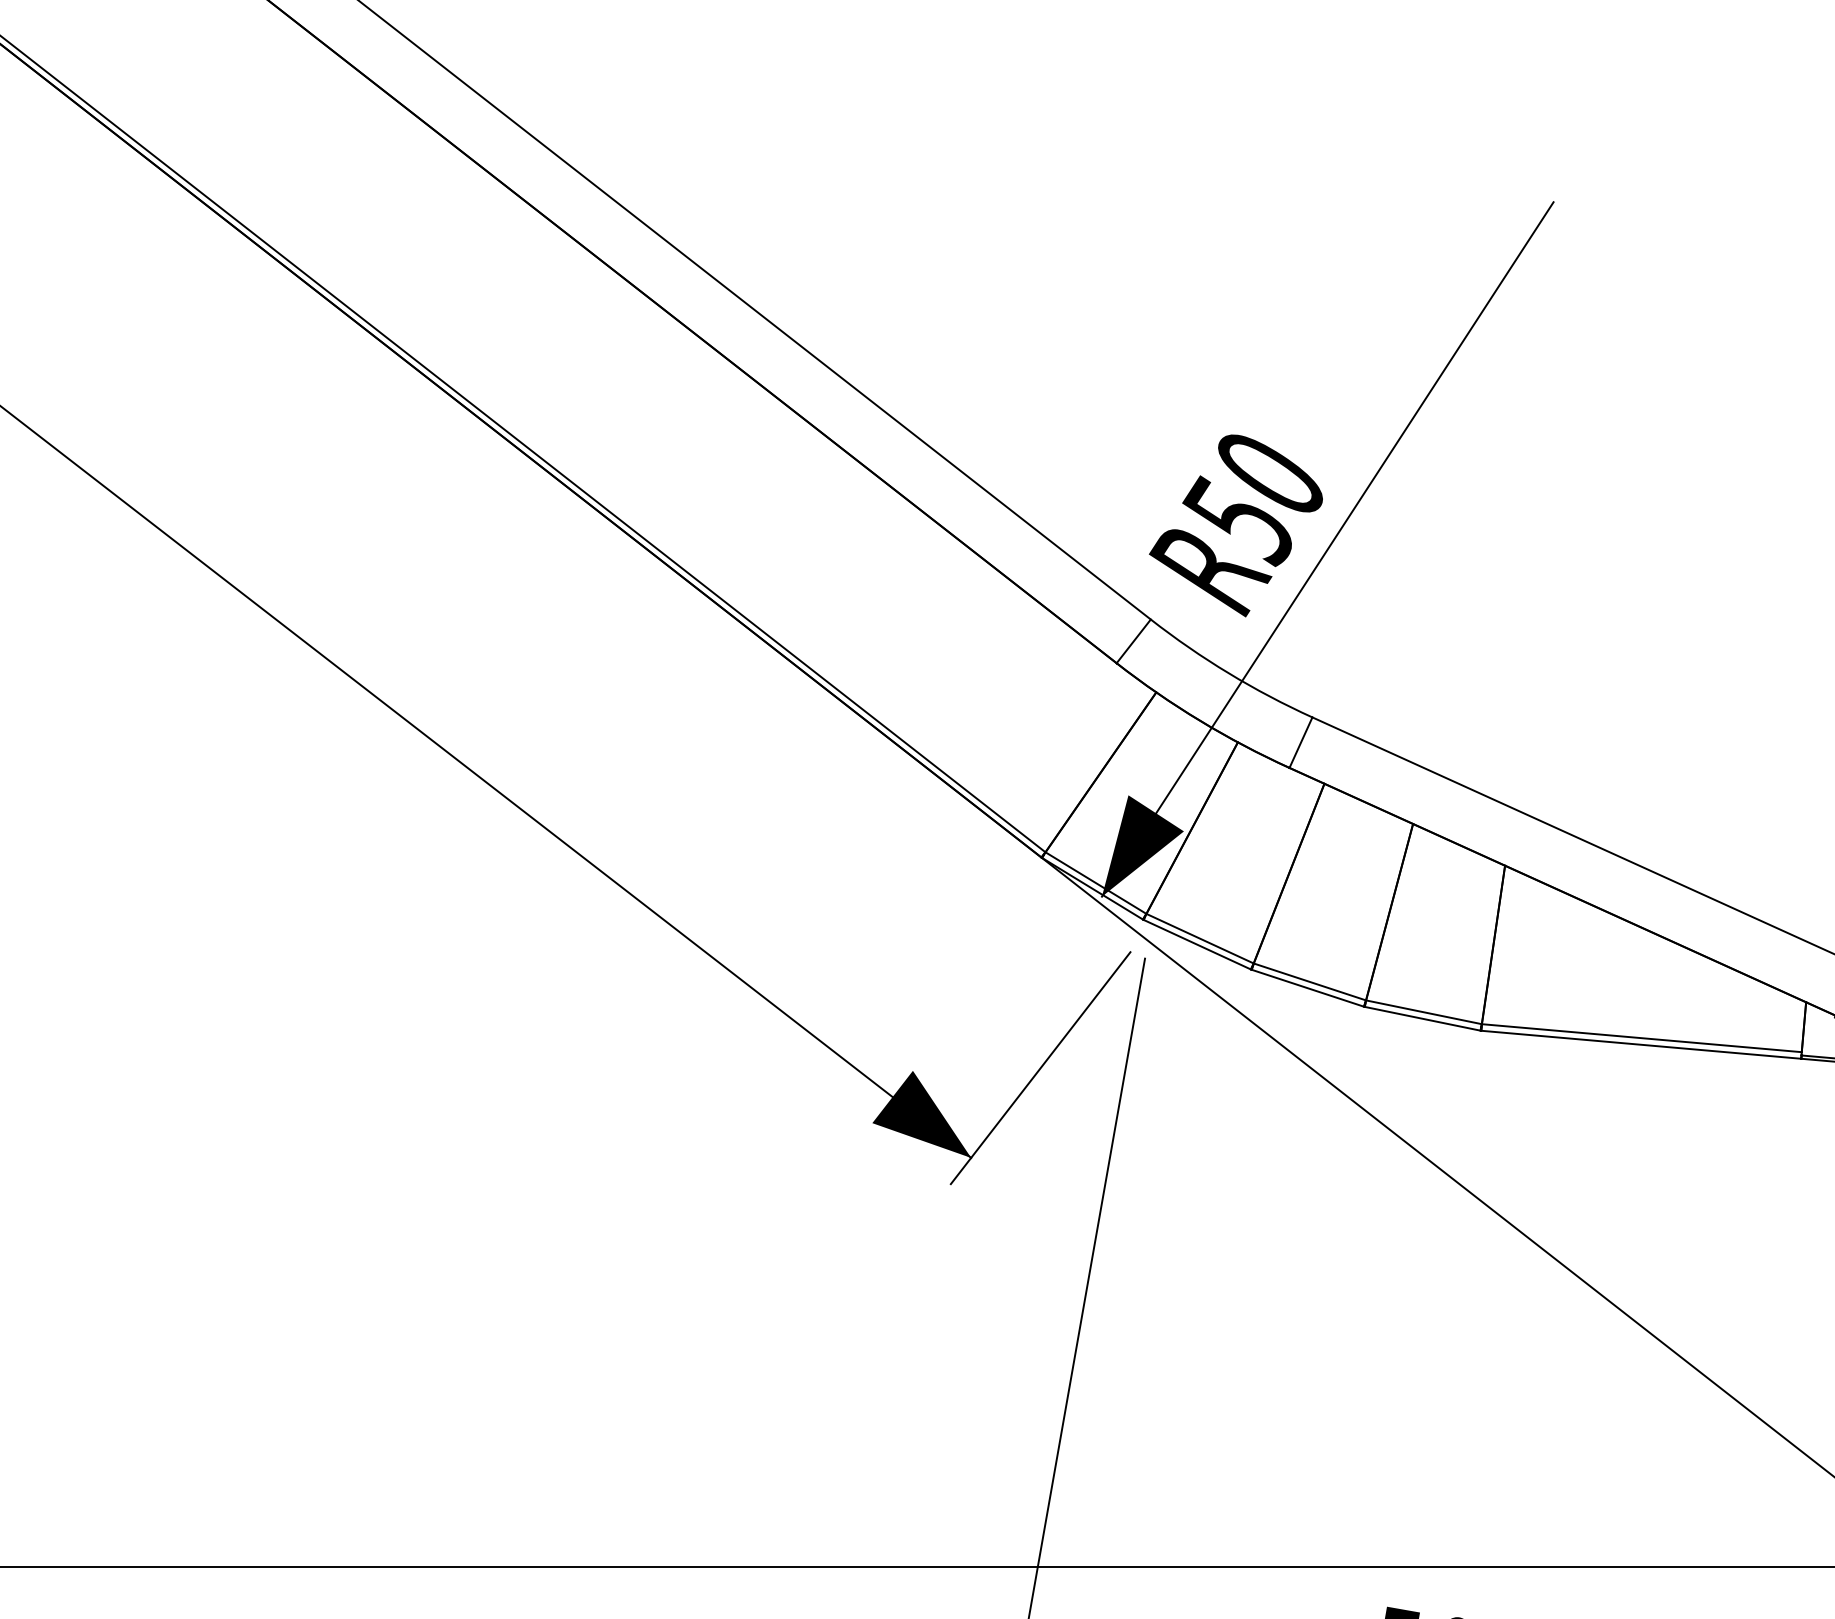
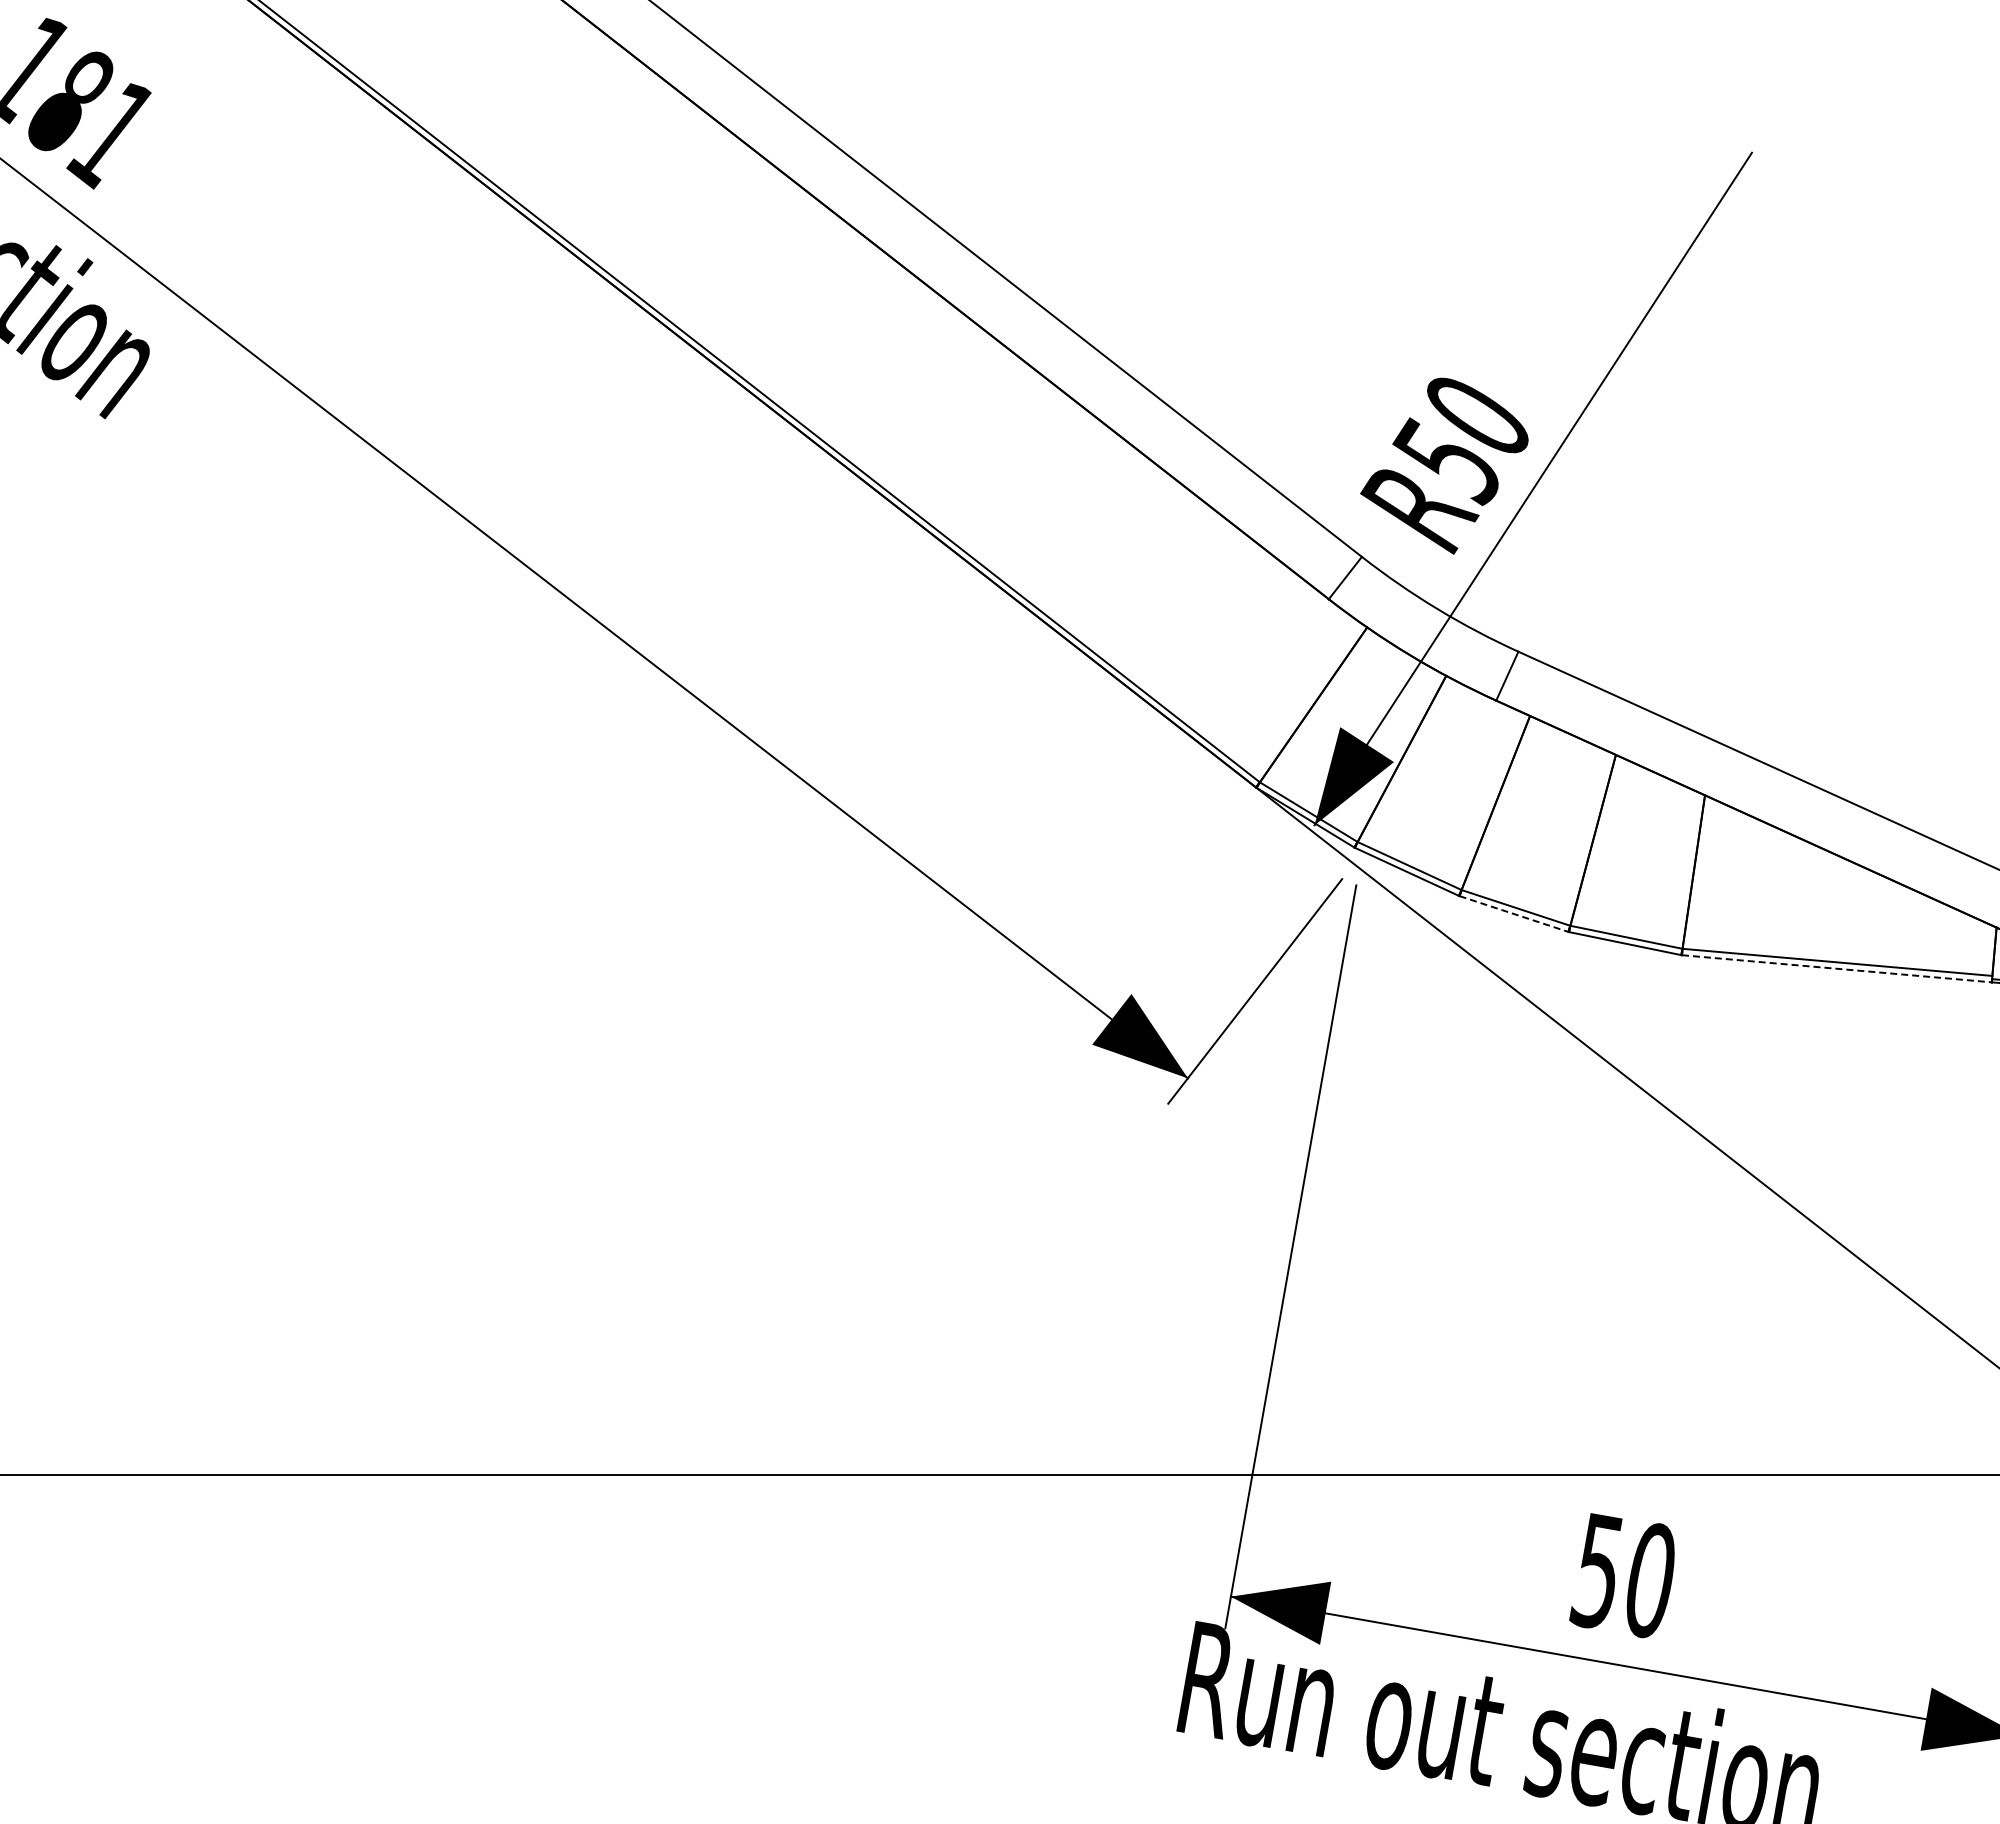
line: (1308, 988) -> (1514, 914), solid -> dashed
line: (1640, 1044) -> (1836, 968), solid -> dashed

